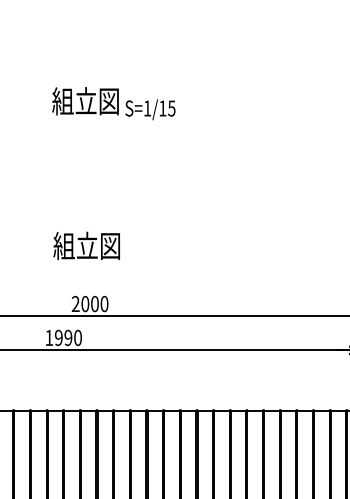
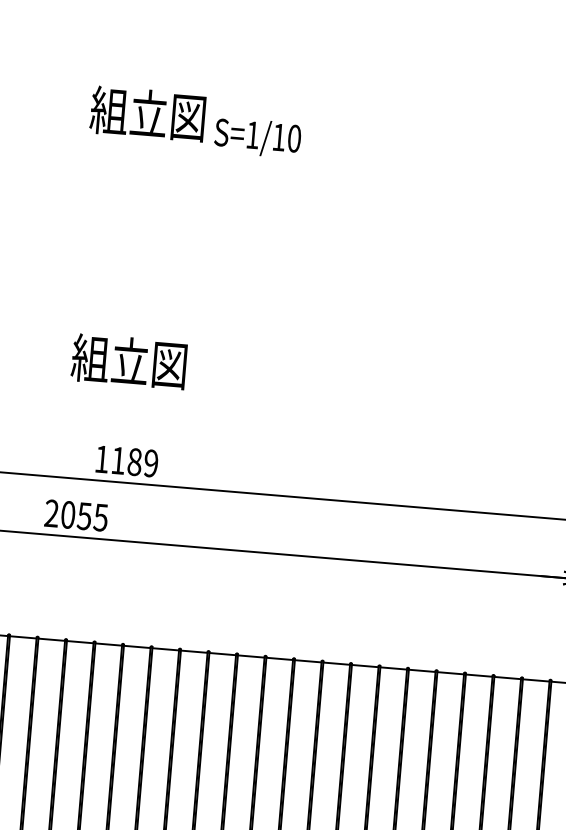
text: (171, 108) -> (293, 138), S=1/15 -> S=1/10
text: (89, 303) -> (125, 460), 2000 -> 1189
text: (63, 337) -> (76, 514), 1990 -> 2055

